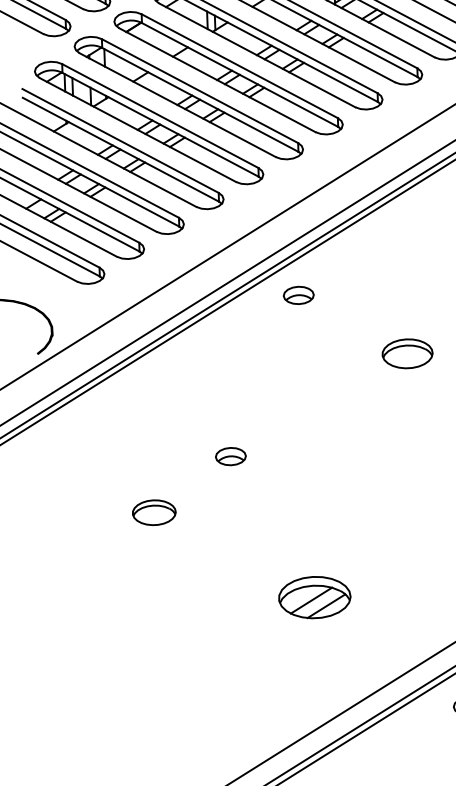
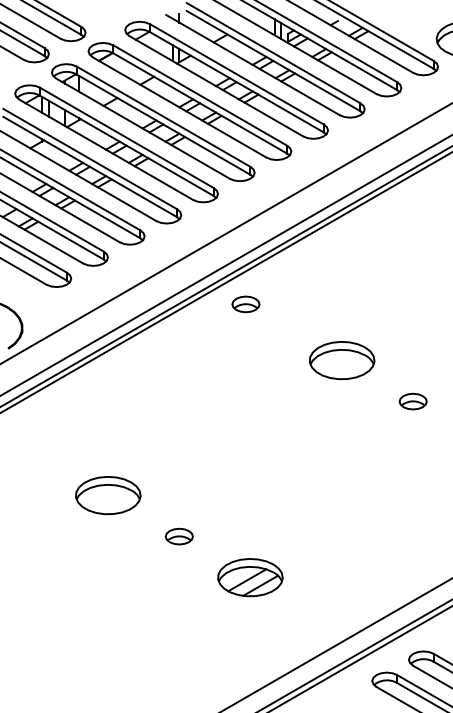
part: (407, 353) -> (342, 360), size x1.43
part: (229, 456) -> (178, 536), moved
part: (154, 512) -> (108, 495), size x1.67

